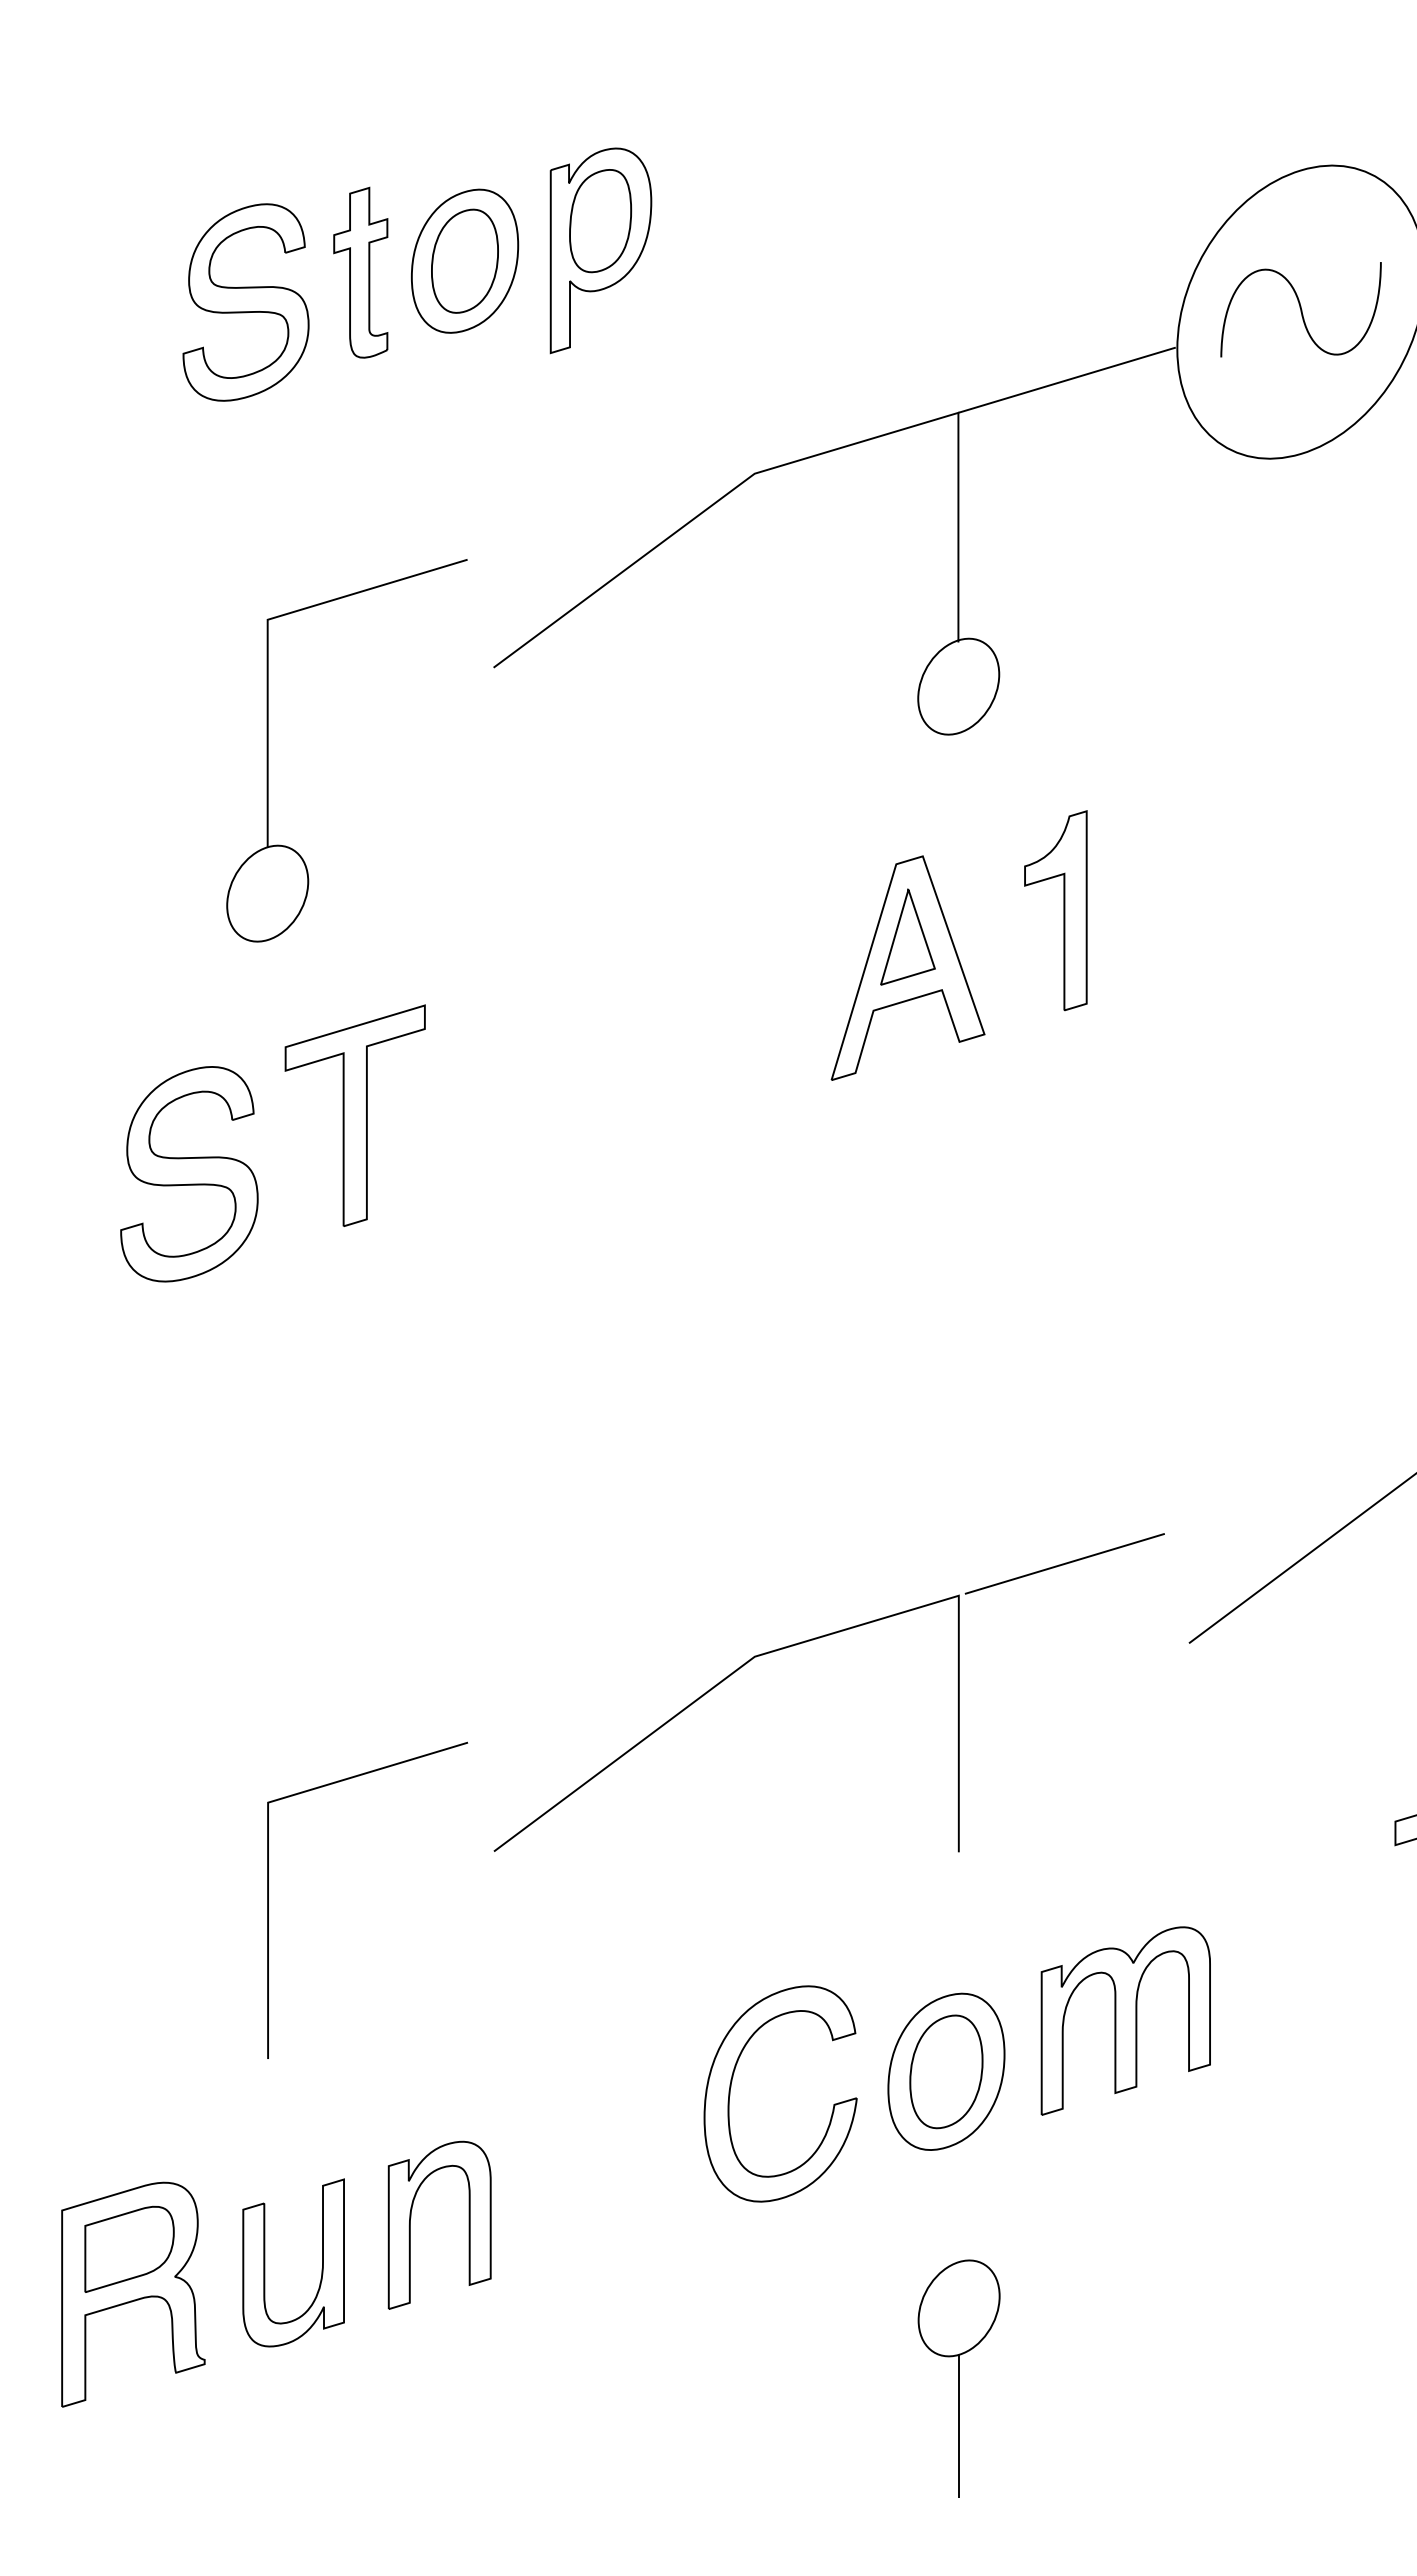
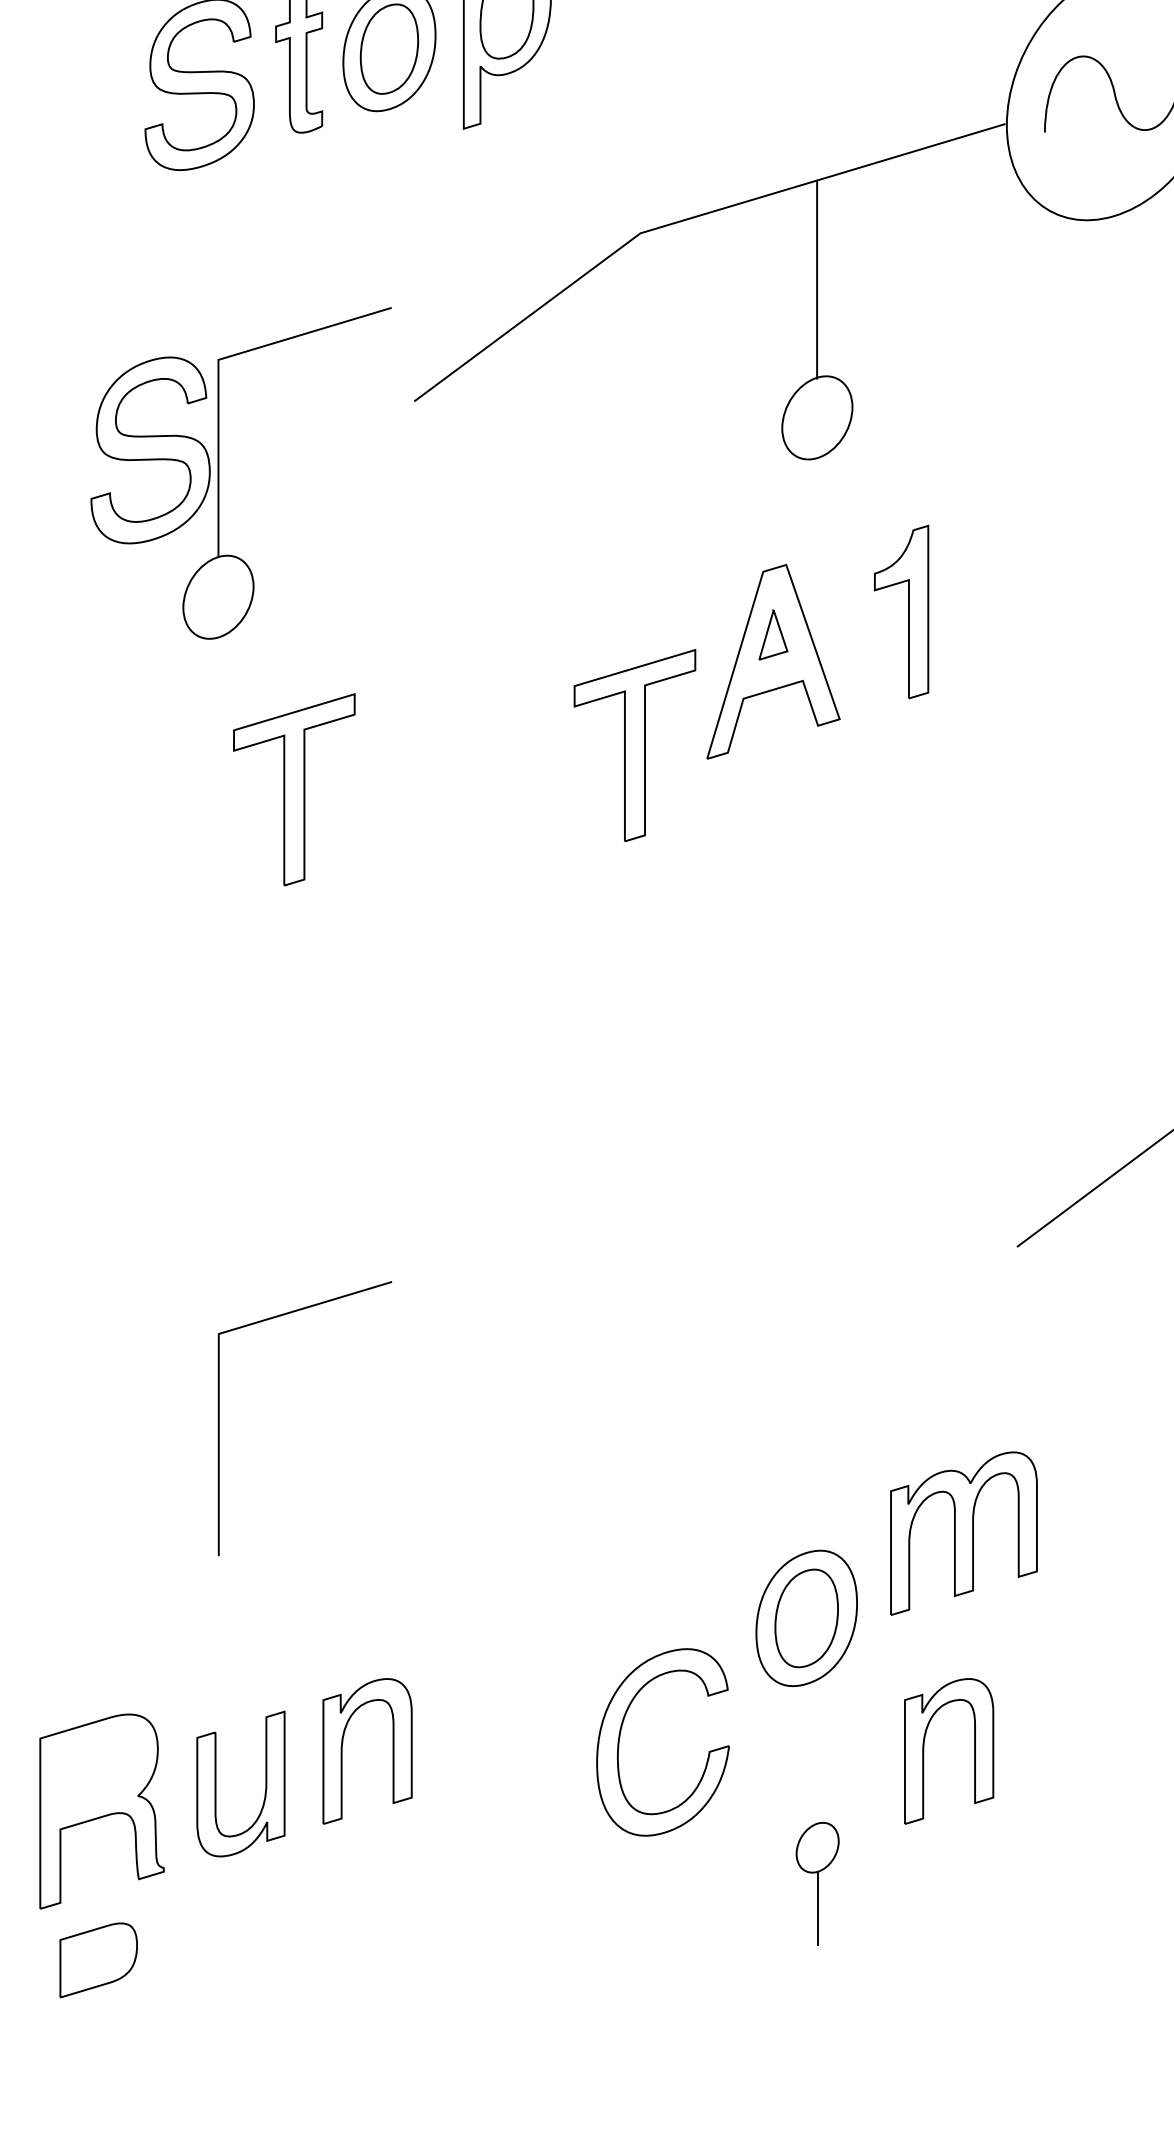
part: (907, 936) -> (772, 634), size x0.6
part: (747, 1064) -> (634, 745), added
part: (189, 1174) -> (150, 450), moved
part: (813, 1640) -> (691, 1244), removed
curve: (268, 1899) -> (219, 1417), moved
part: (1125, 2020) -> (963, 1533), moved
part: (731, 2087) -> (620, 1736), moved
part: (1082, 2217) -> (924, 1744), added
part: (129, 2248) -> (98, 1959), moved
part: (958, 2378) -> (817, 1884), size x0.6

